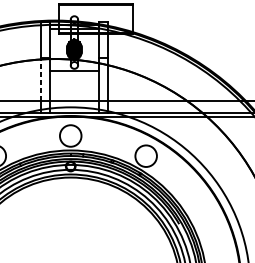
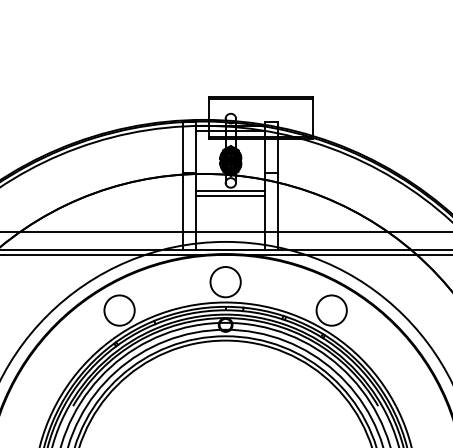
line: (74, 74) -> (230, 195), added
line: (40, 80) -> (183, 203), dashed -> solid

